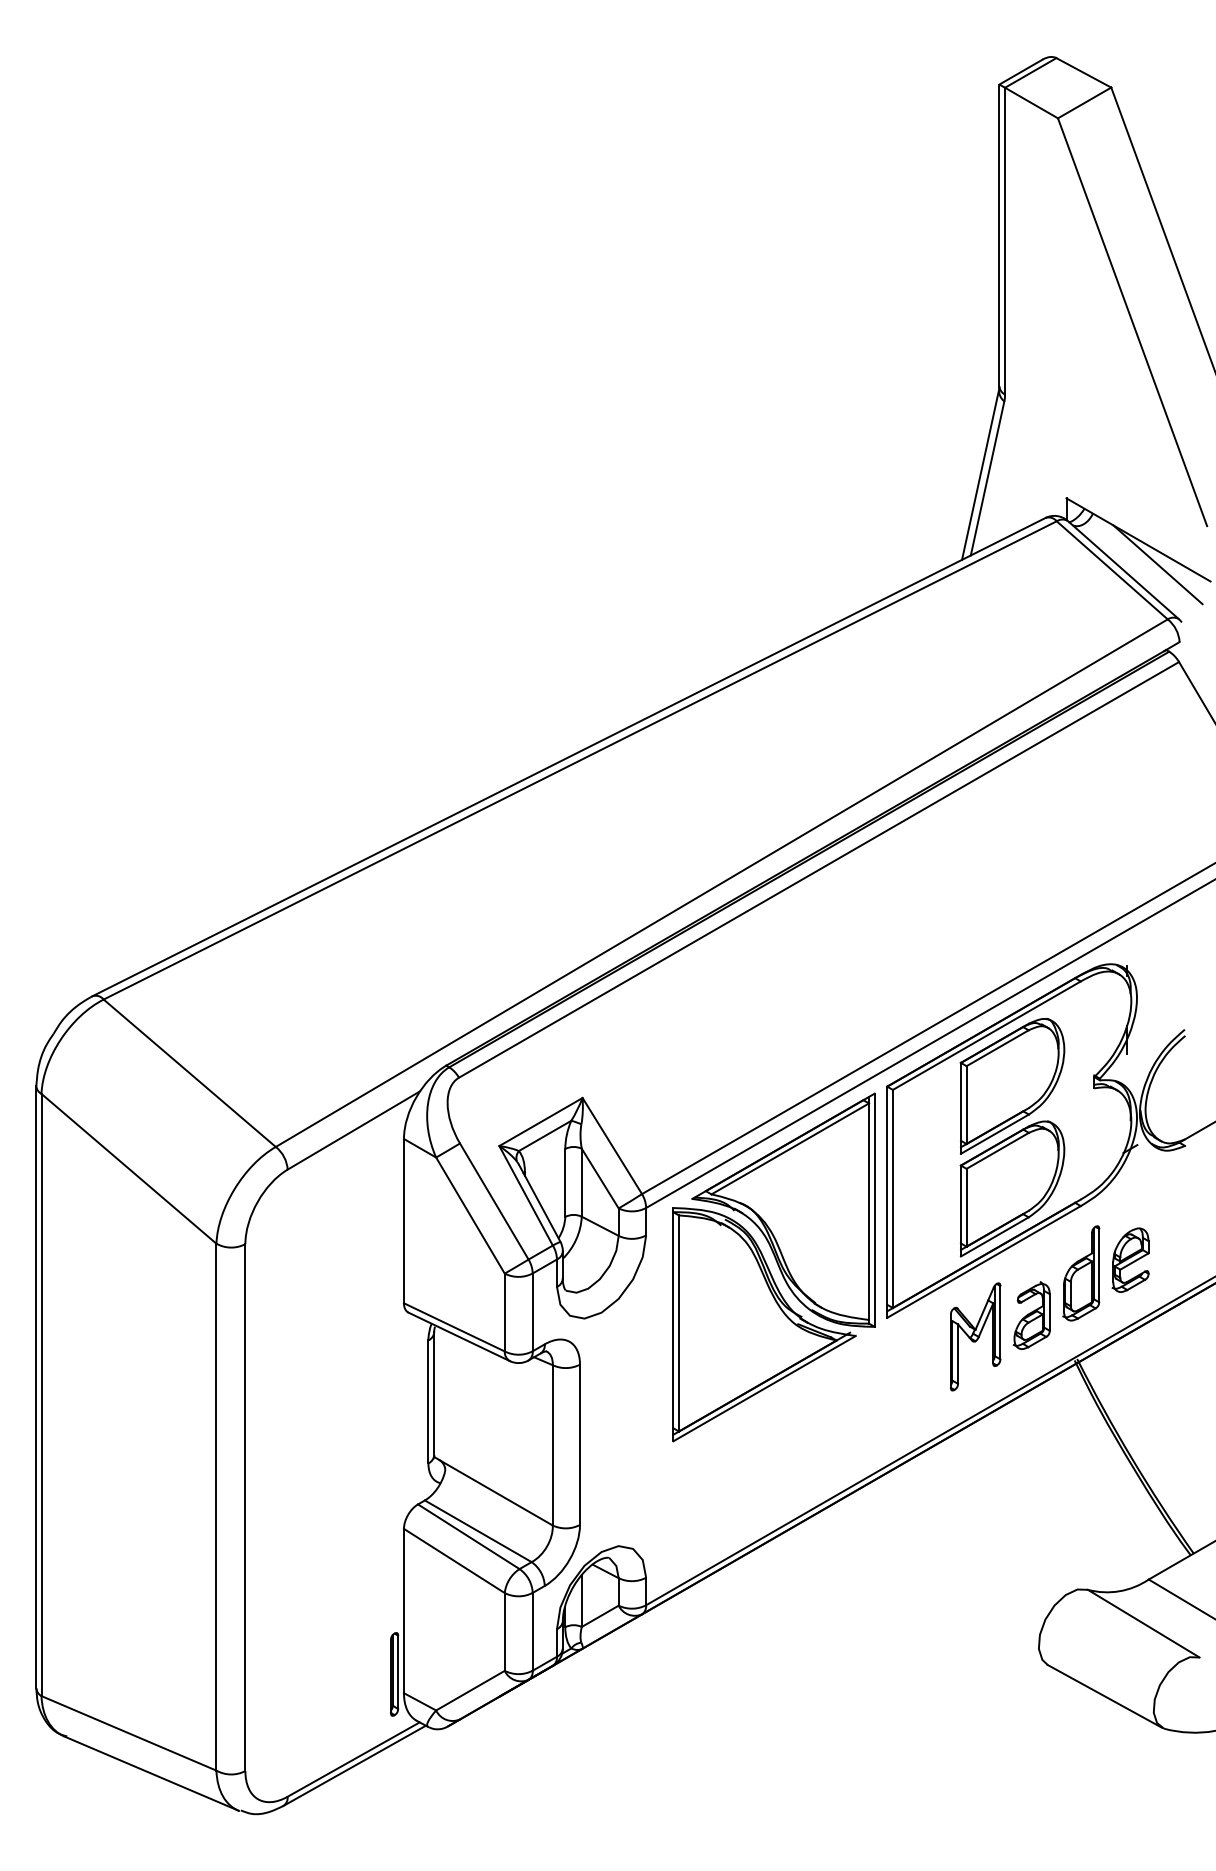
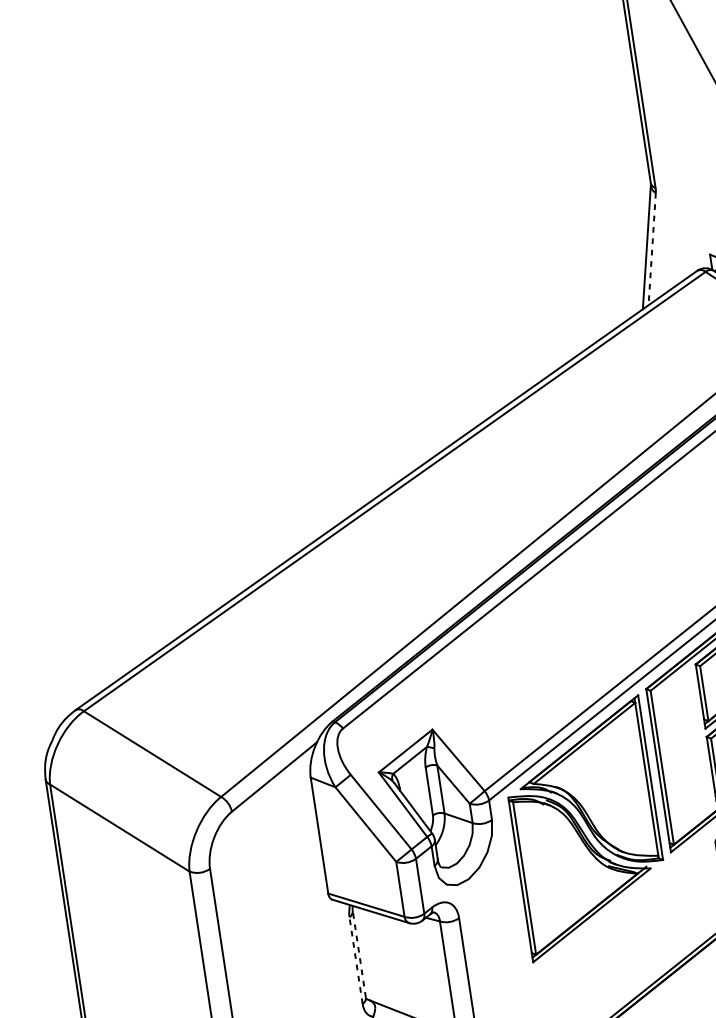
line: (987, 478) -> (652, 249), solid -> dashed
line: (434, 1393) -> (359, 954), solid -> dashed
line: (428, 1401) -> (356, 960), solid -> dashed

